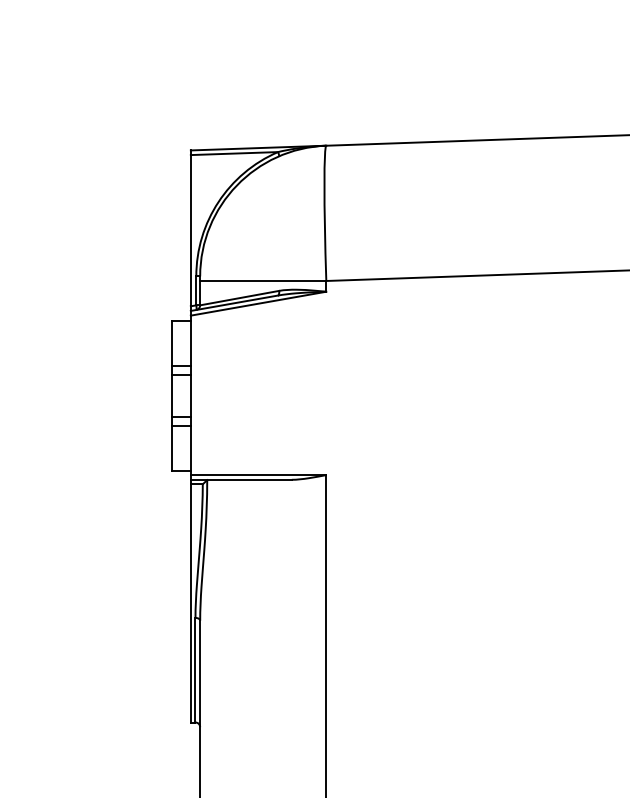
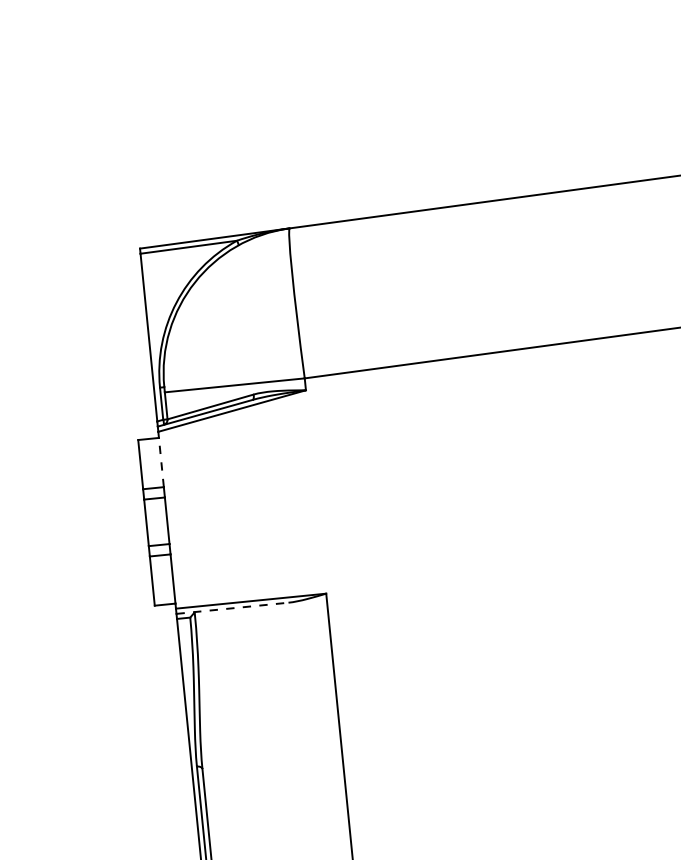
line: (190, 342) -> (160, 461), solid -> dashed
line: (241, 479) -> (232, 607), solid -> dashed

